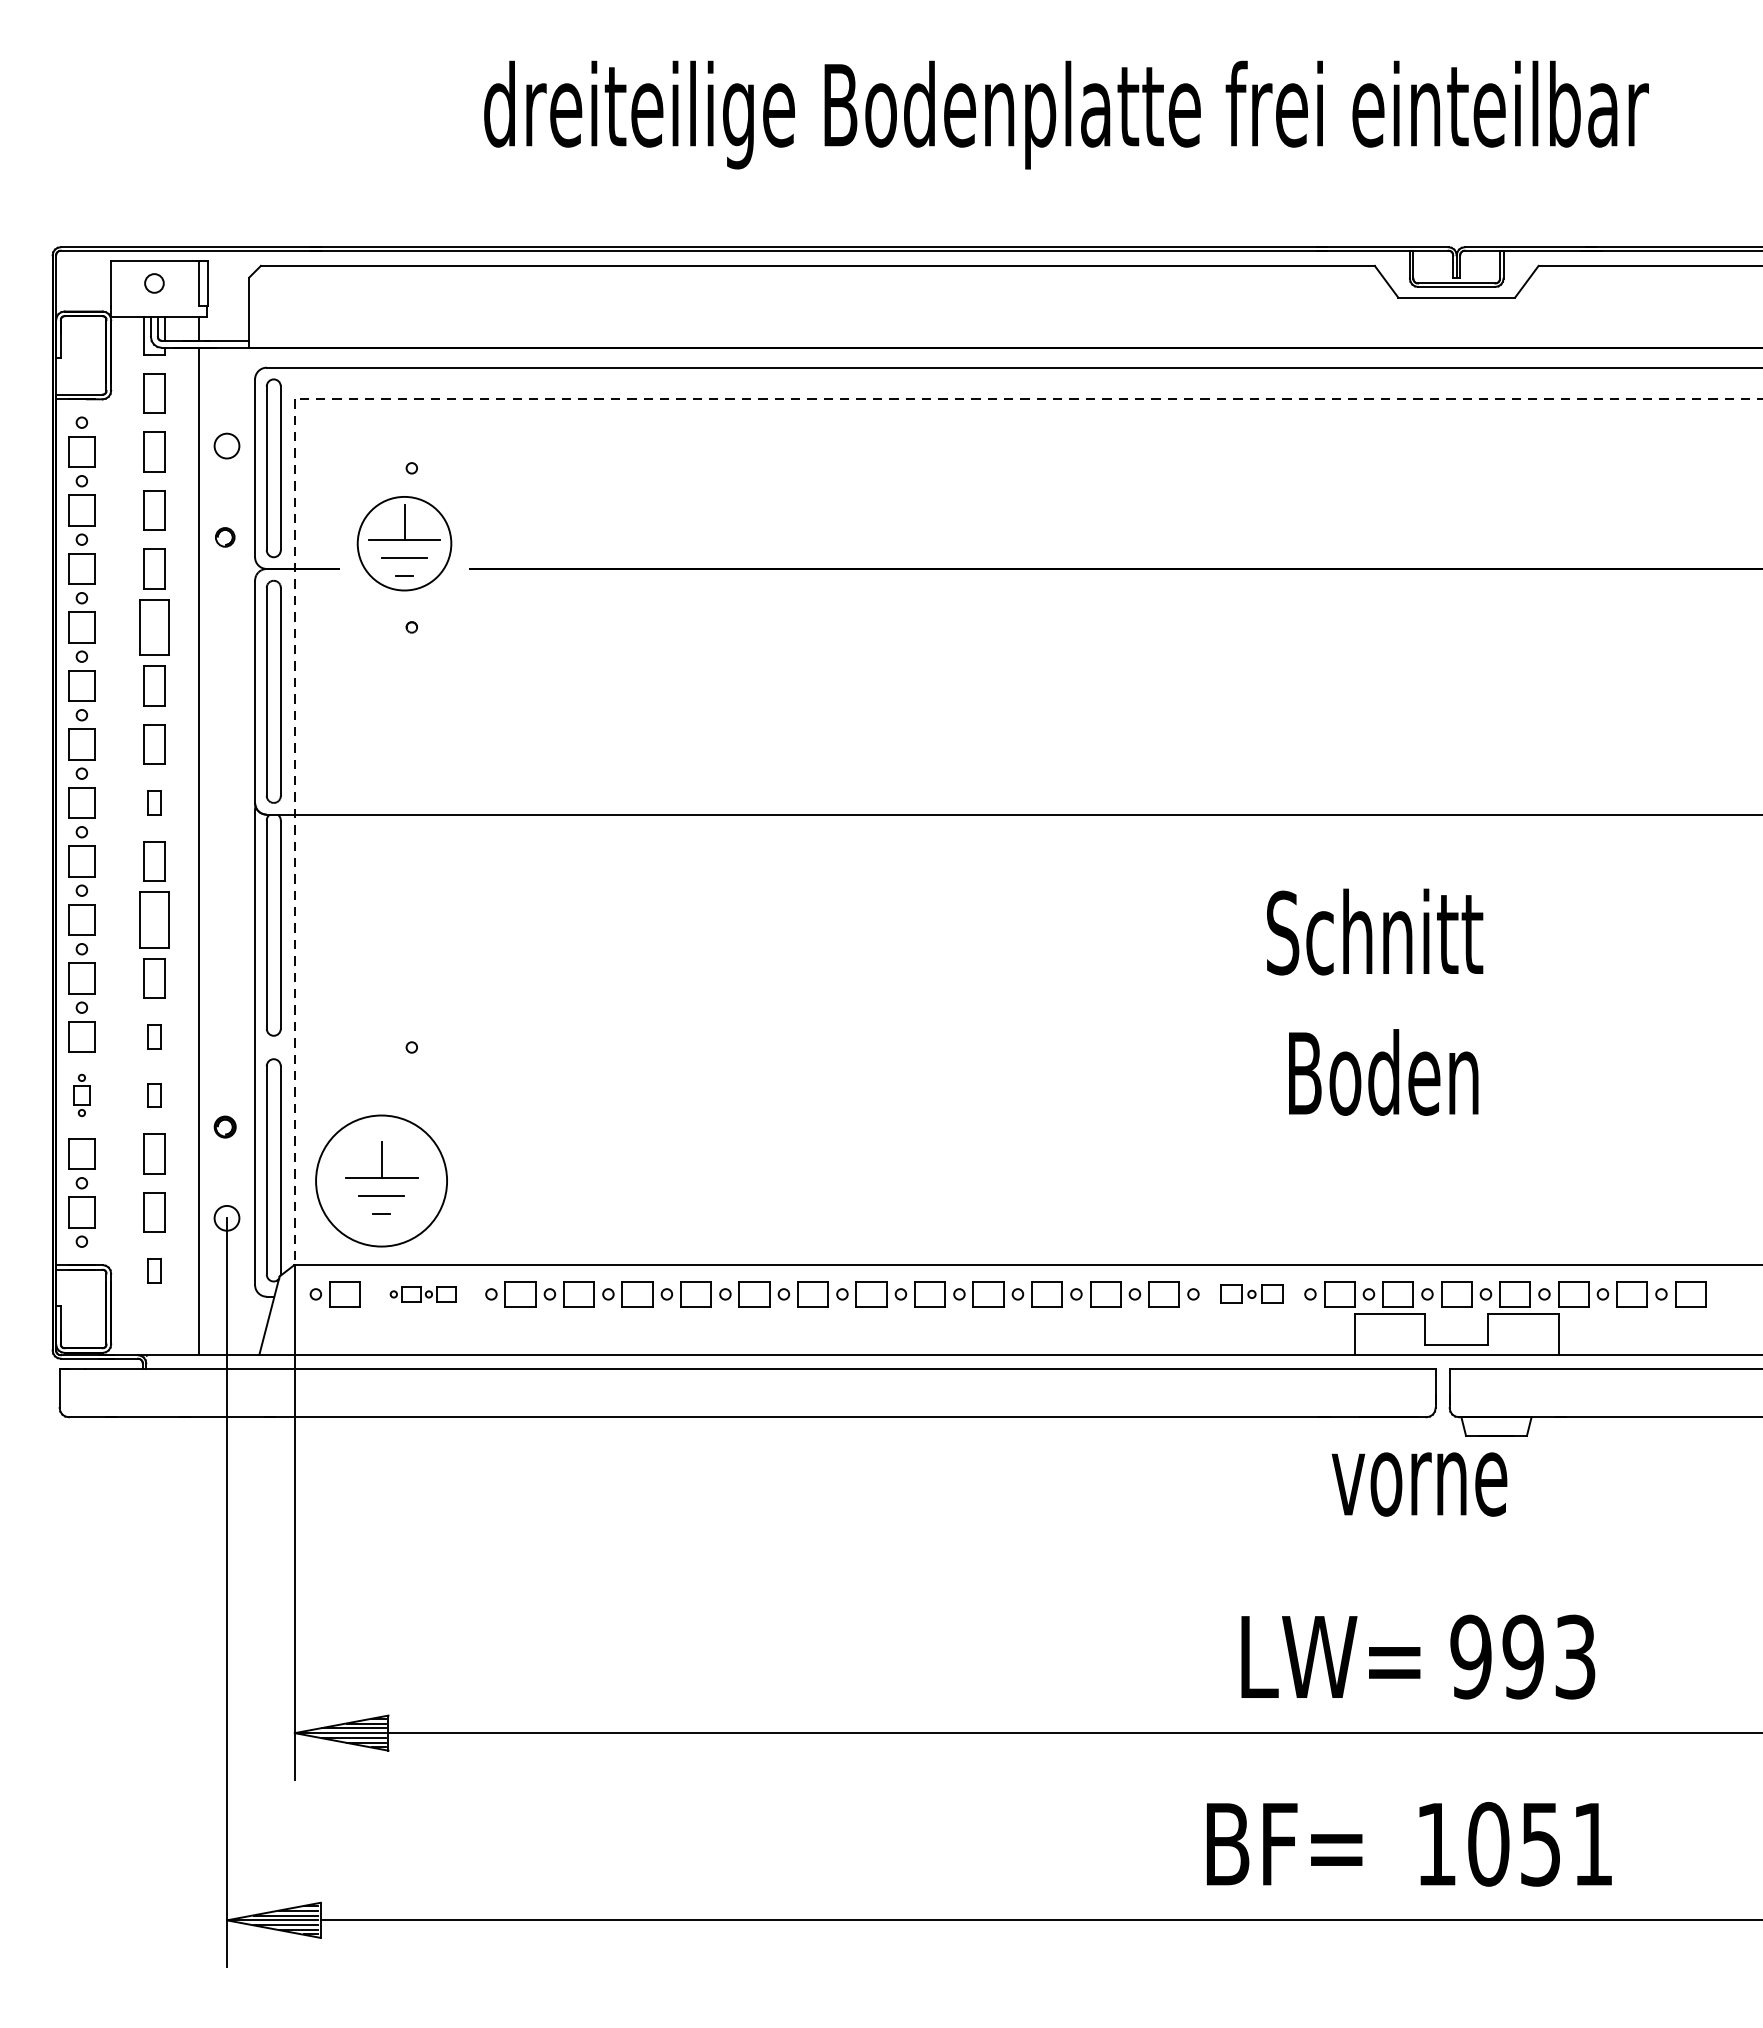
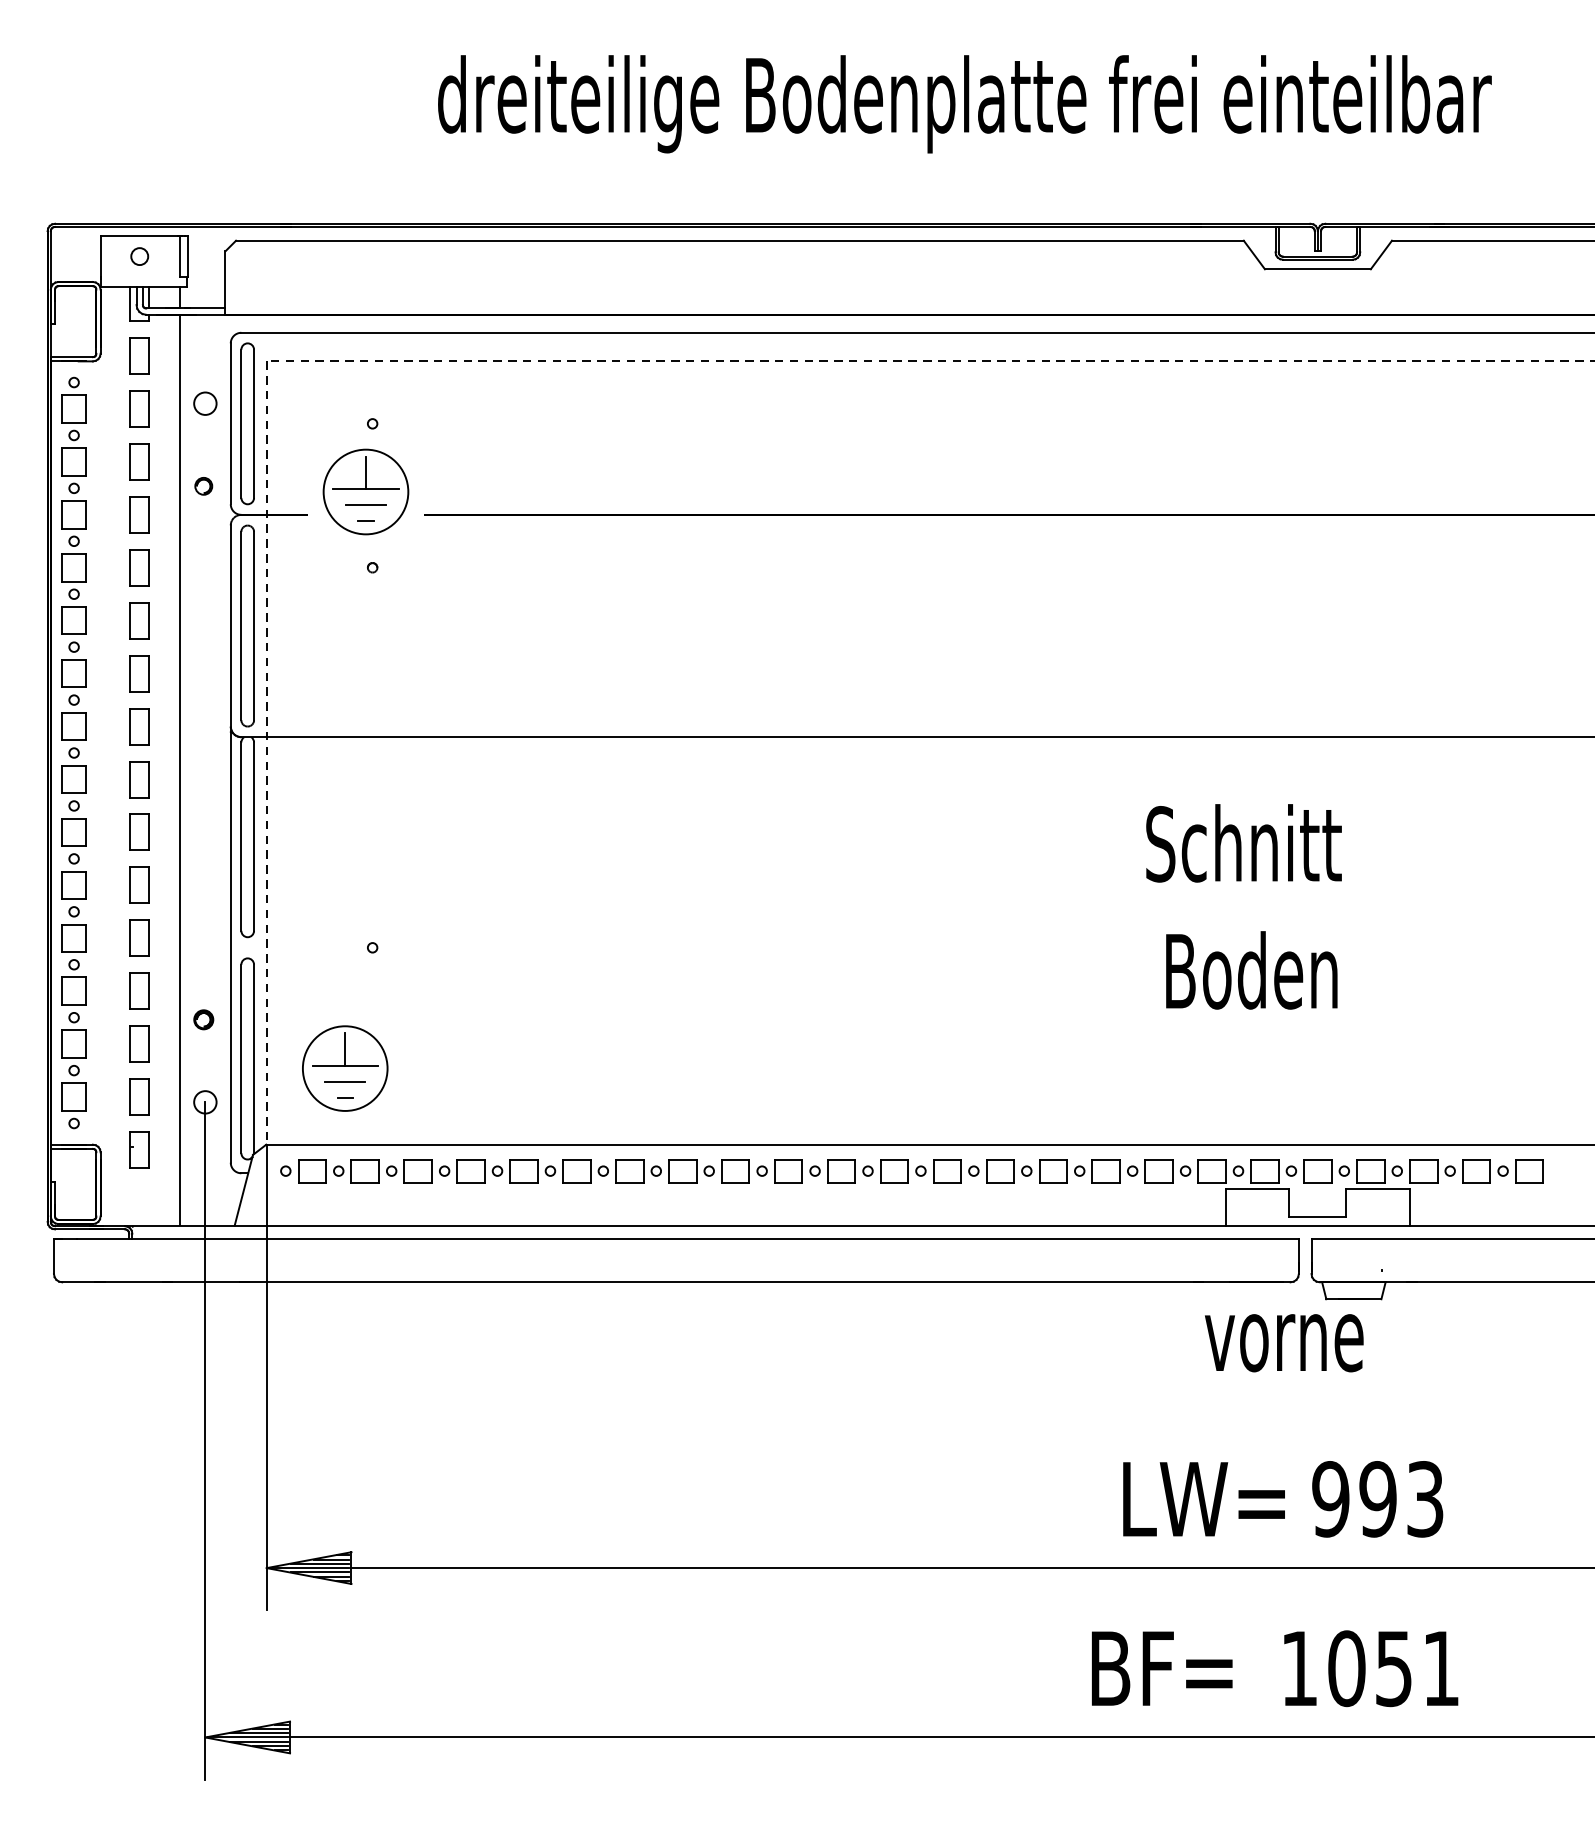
part: (154, 627) -> (139, 567), size x0.71
part: (154, 802) -> (139, 726), size x1.67
part: (154, 919) -> (139, 832), size x0.71
part: (154, 1036) -> (139, 937), size x1.67
part: (81, 1095) -> (73, 991), size x1.67
part: (154, 1095) -> (139, 991), size x1.67
circle: (381, 1180) -> (345, 1068), size x0.71
part: (154, 1270) -> (139, 1149), size x1.67
part: (422, 1294) -> (382, 1171), size x1.67
part: (1251, 1294) -> (1132, 1171), size x1.43

